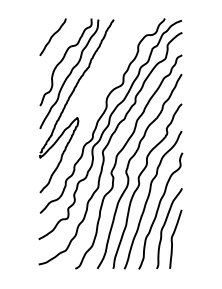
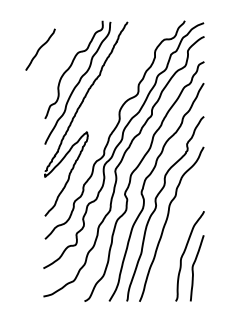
curve: (53, 37) -> (40, 49), moved
curve: (159, 209) -> (178, 234), removed

